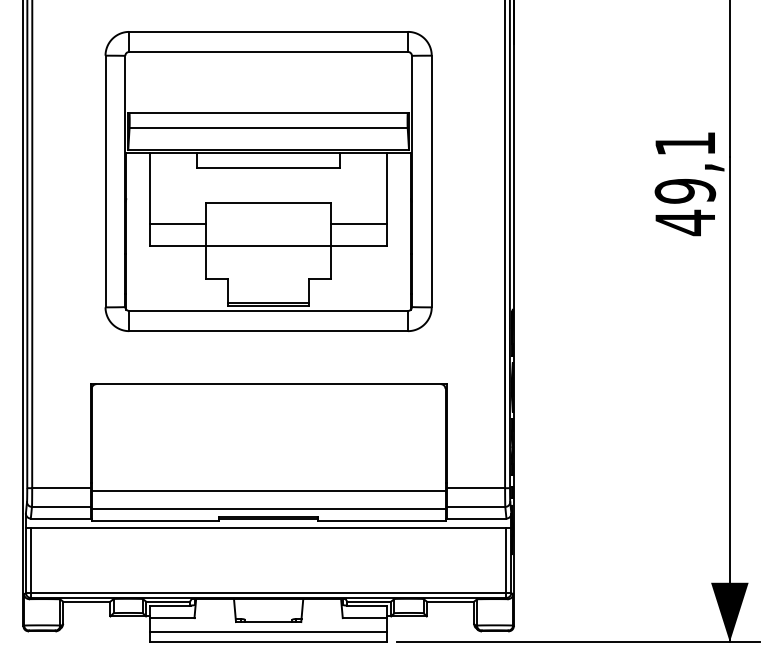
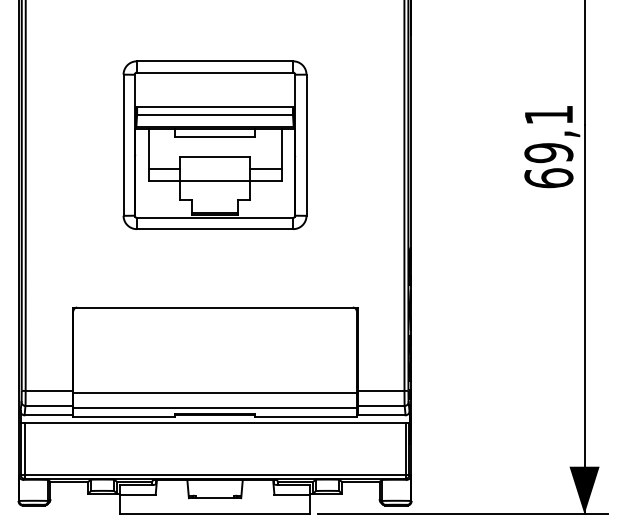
part: (268, 181) -> (214, 145), size x0.7
text: (685, 222) -> (549, 178), 49,1 -> 69,1
line: (268, 631) -> (214, 505), removed

